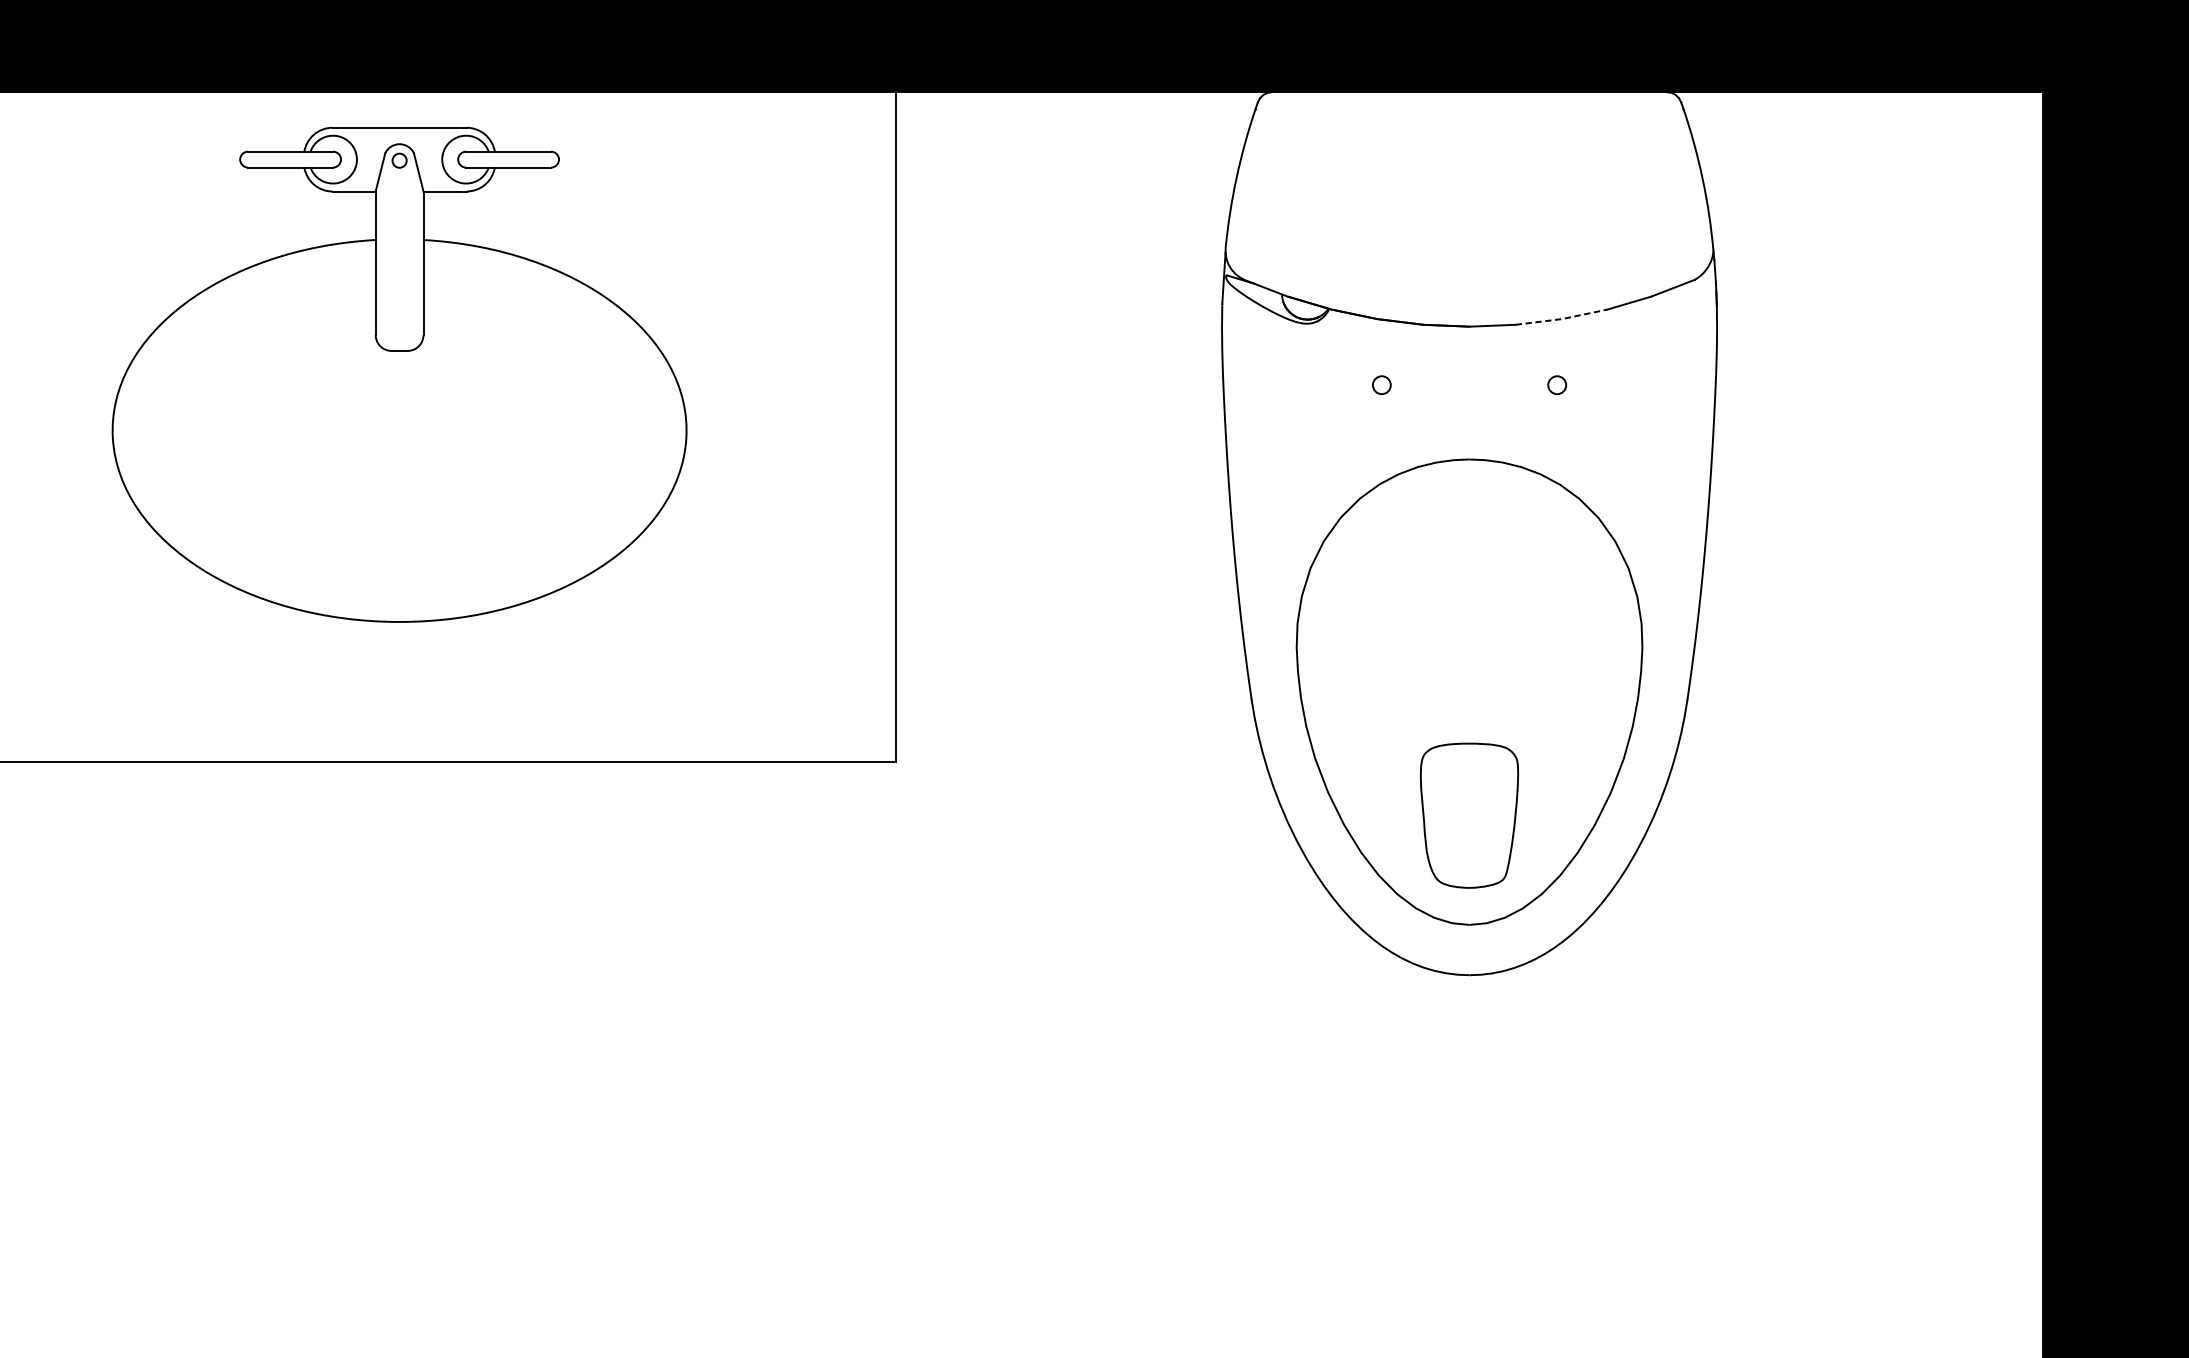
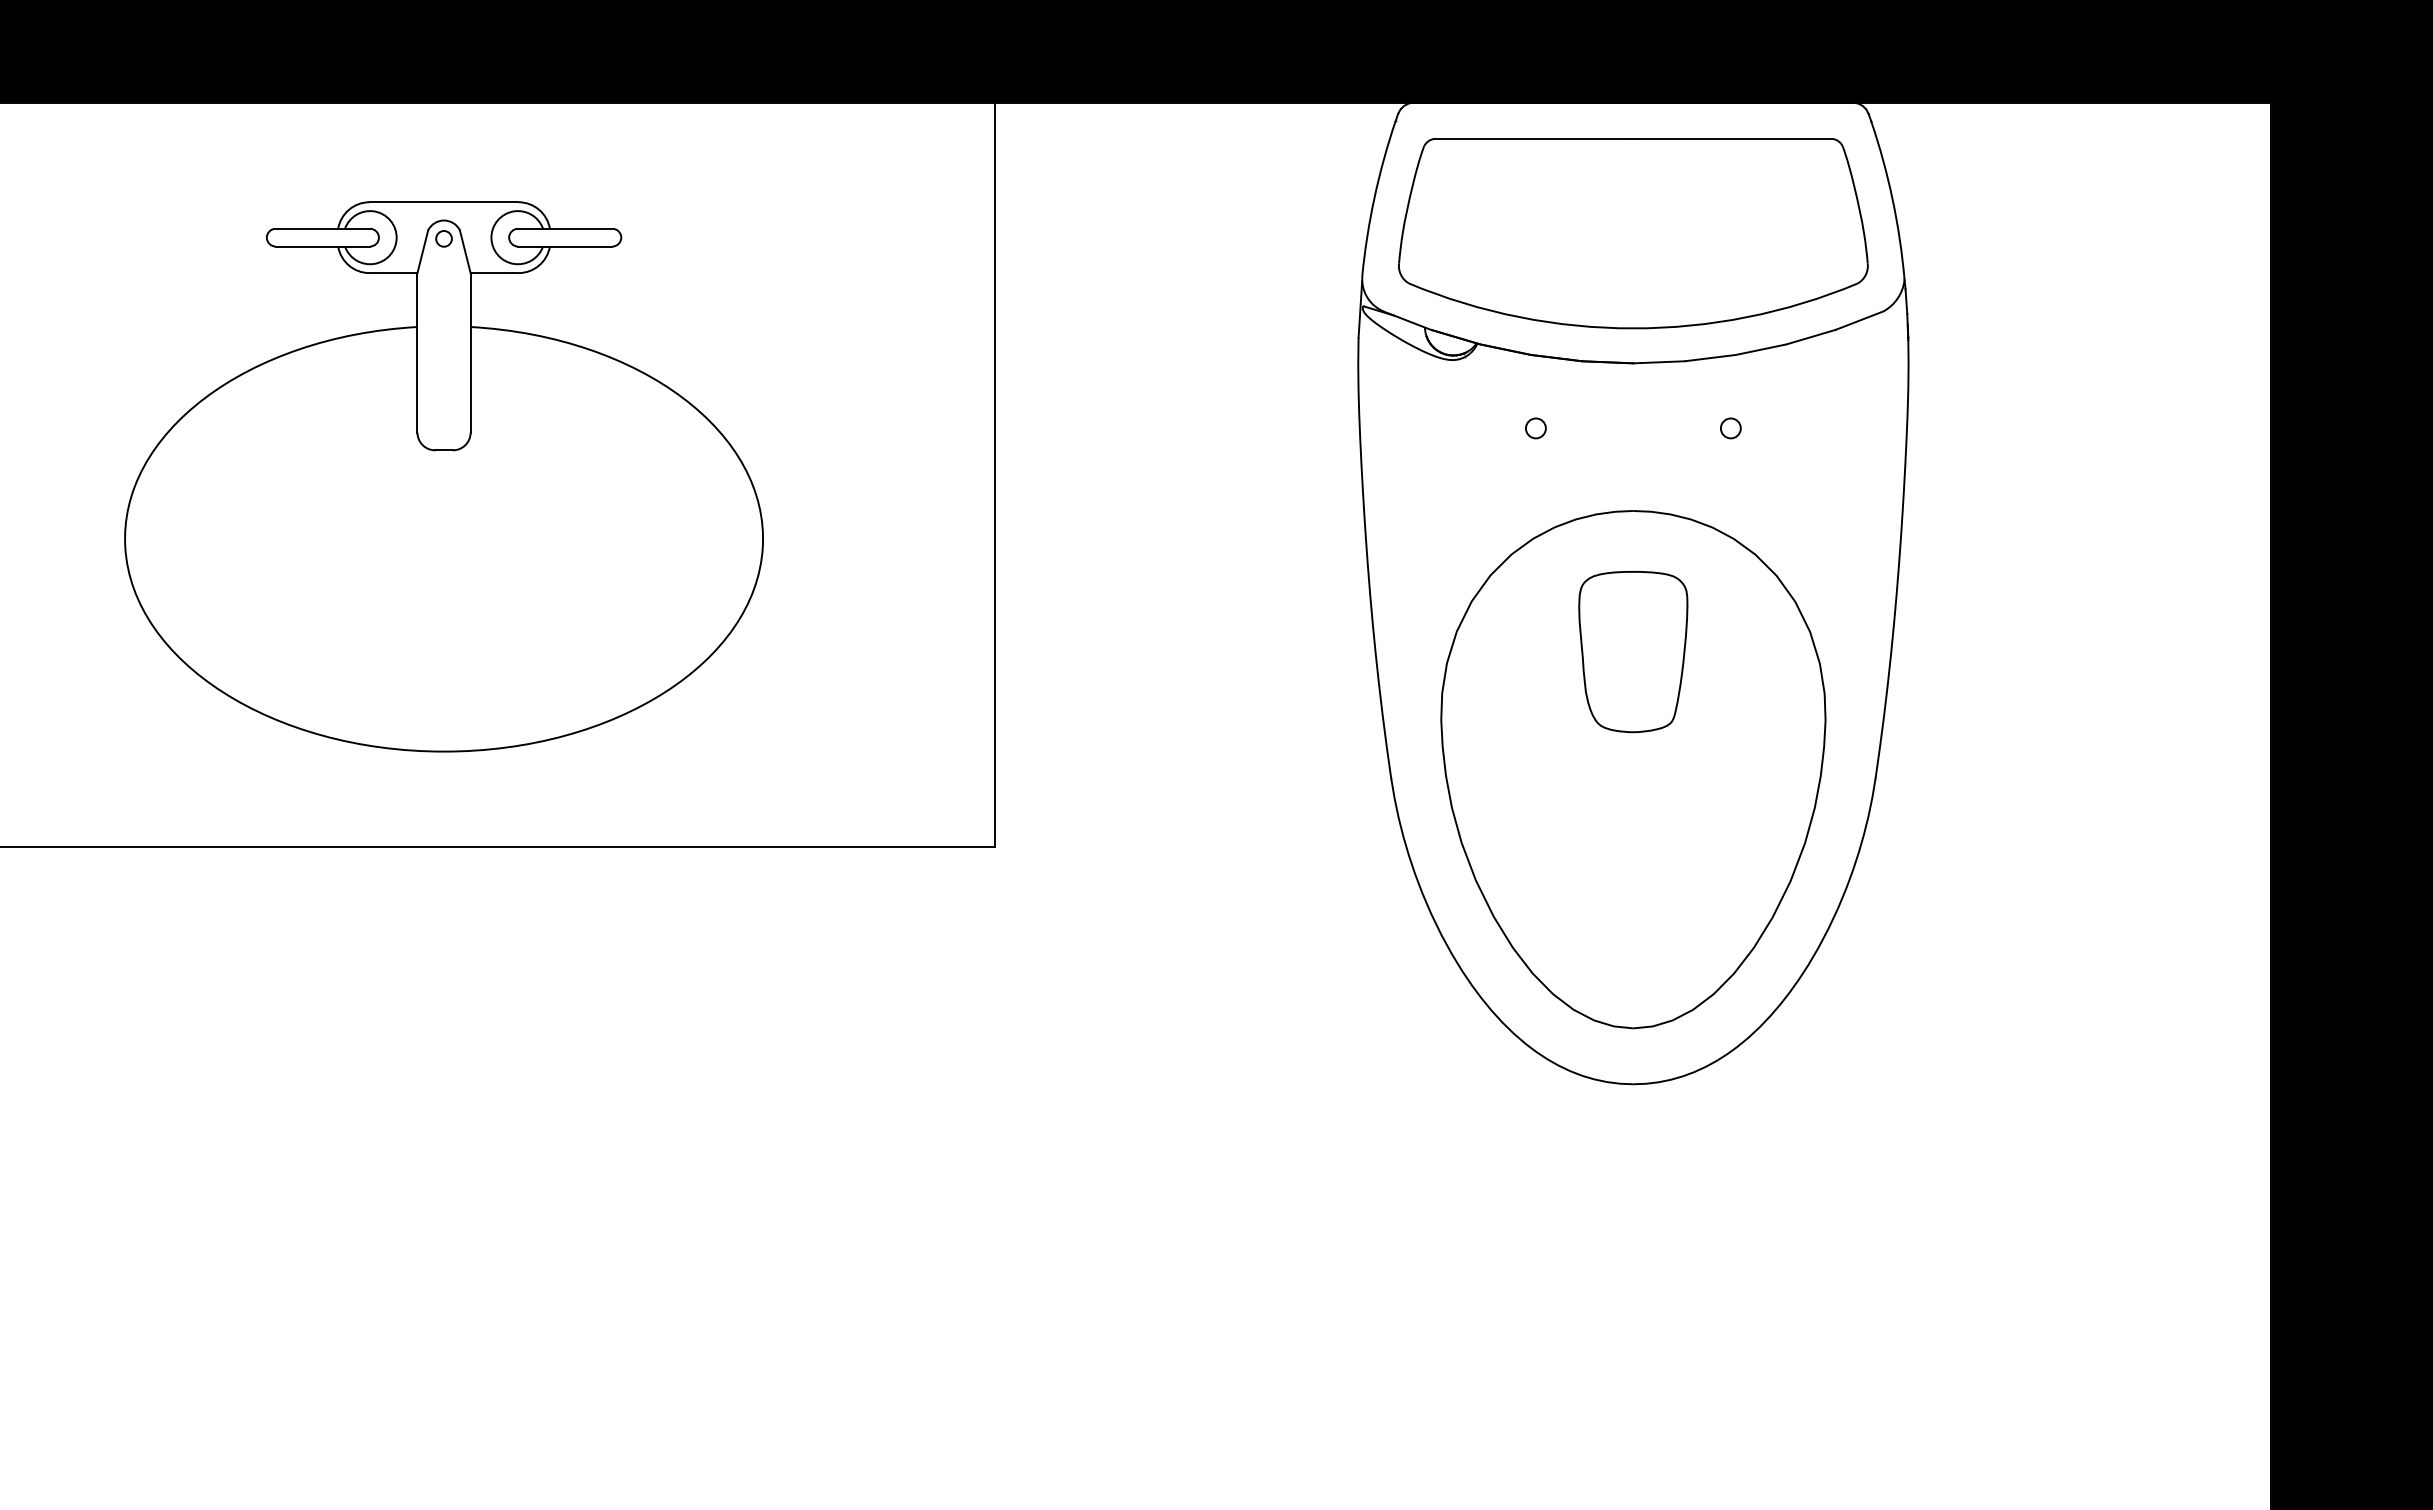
part: (1469, 209) -> (1633, 233), added
line: (1561, 318) -> (1735, 354), dashed -> solid
part: (399, 374) -> (443, 476), moved
part: (1469, 816) -> (1633, 652), moved

